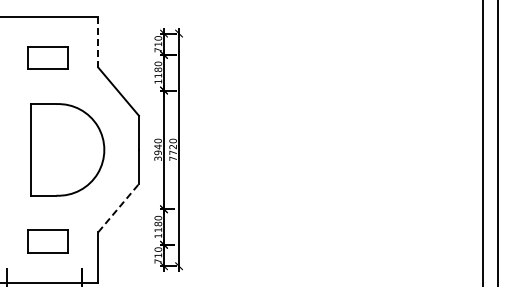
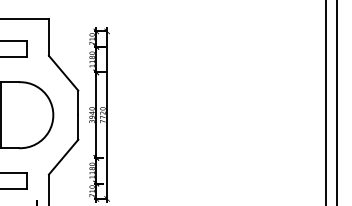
line: (98, 42) -> (49, 37), dashed -> solid
line: (118, 208) -> (63, 157), dashed -> solid

